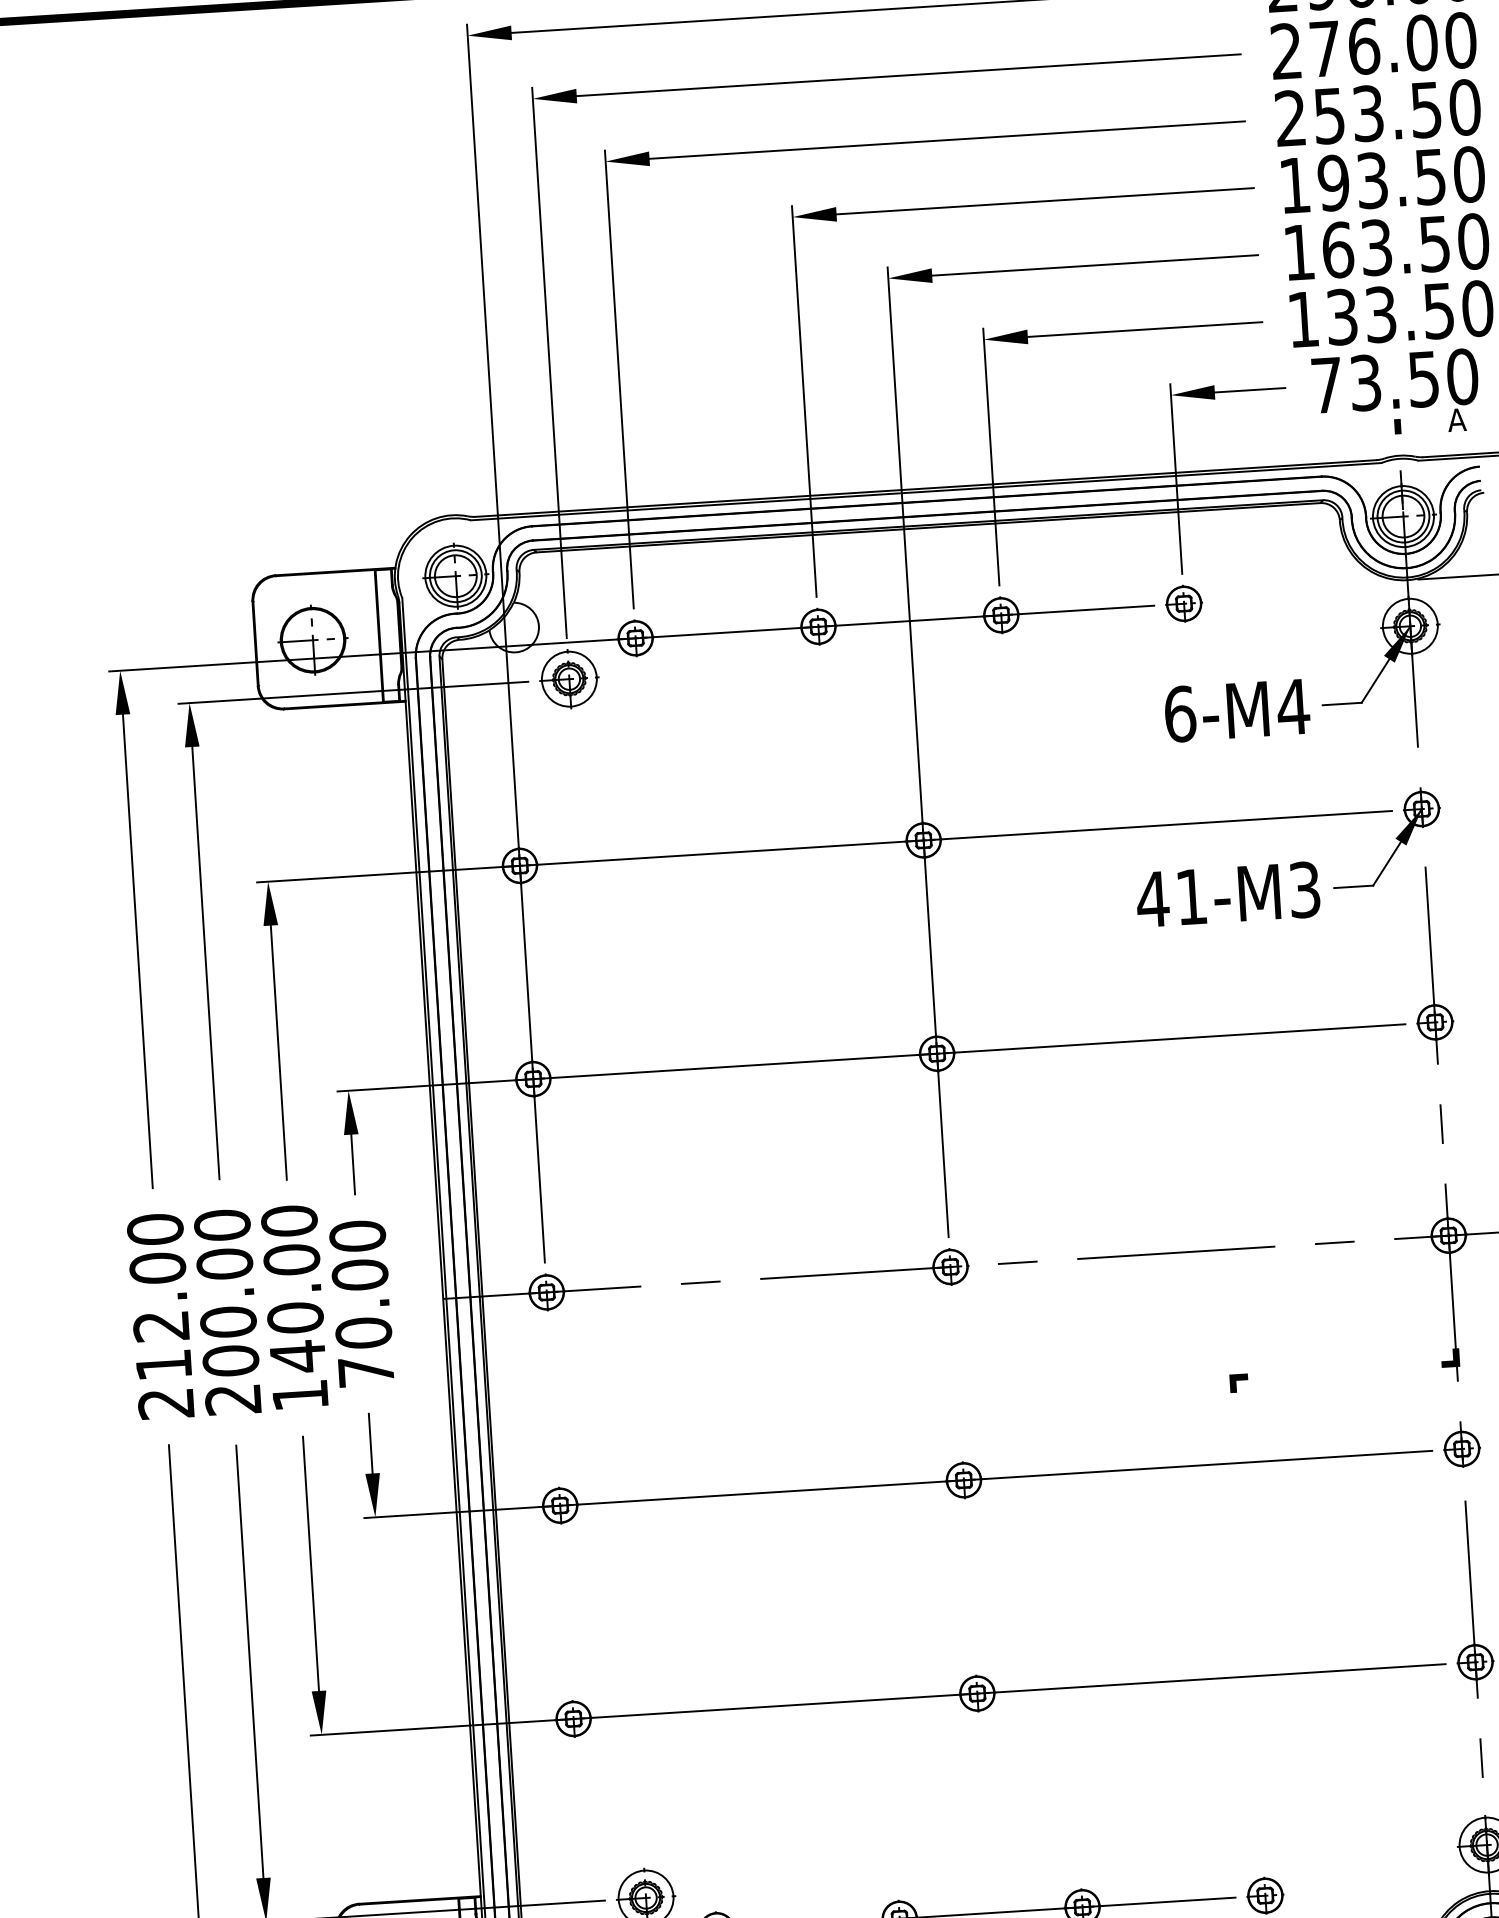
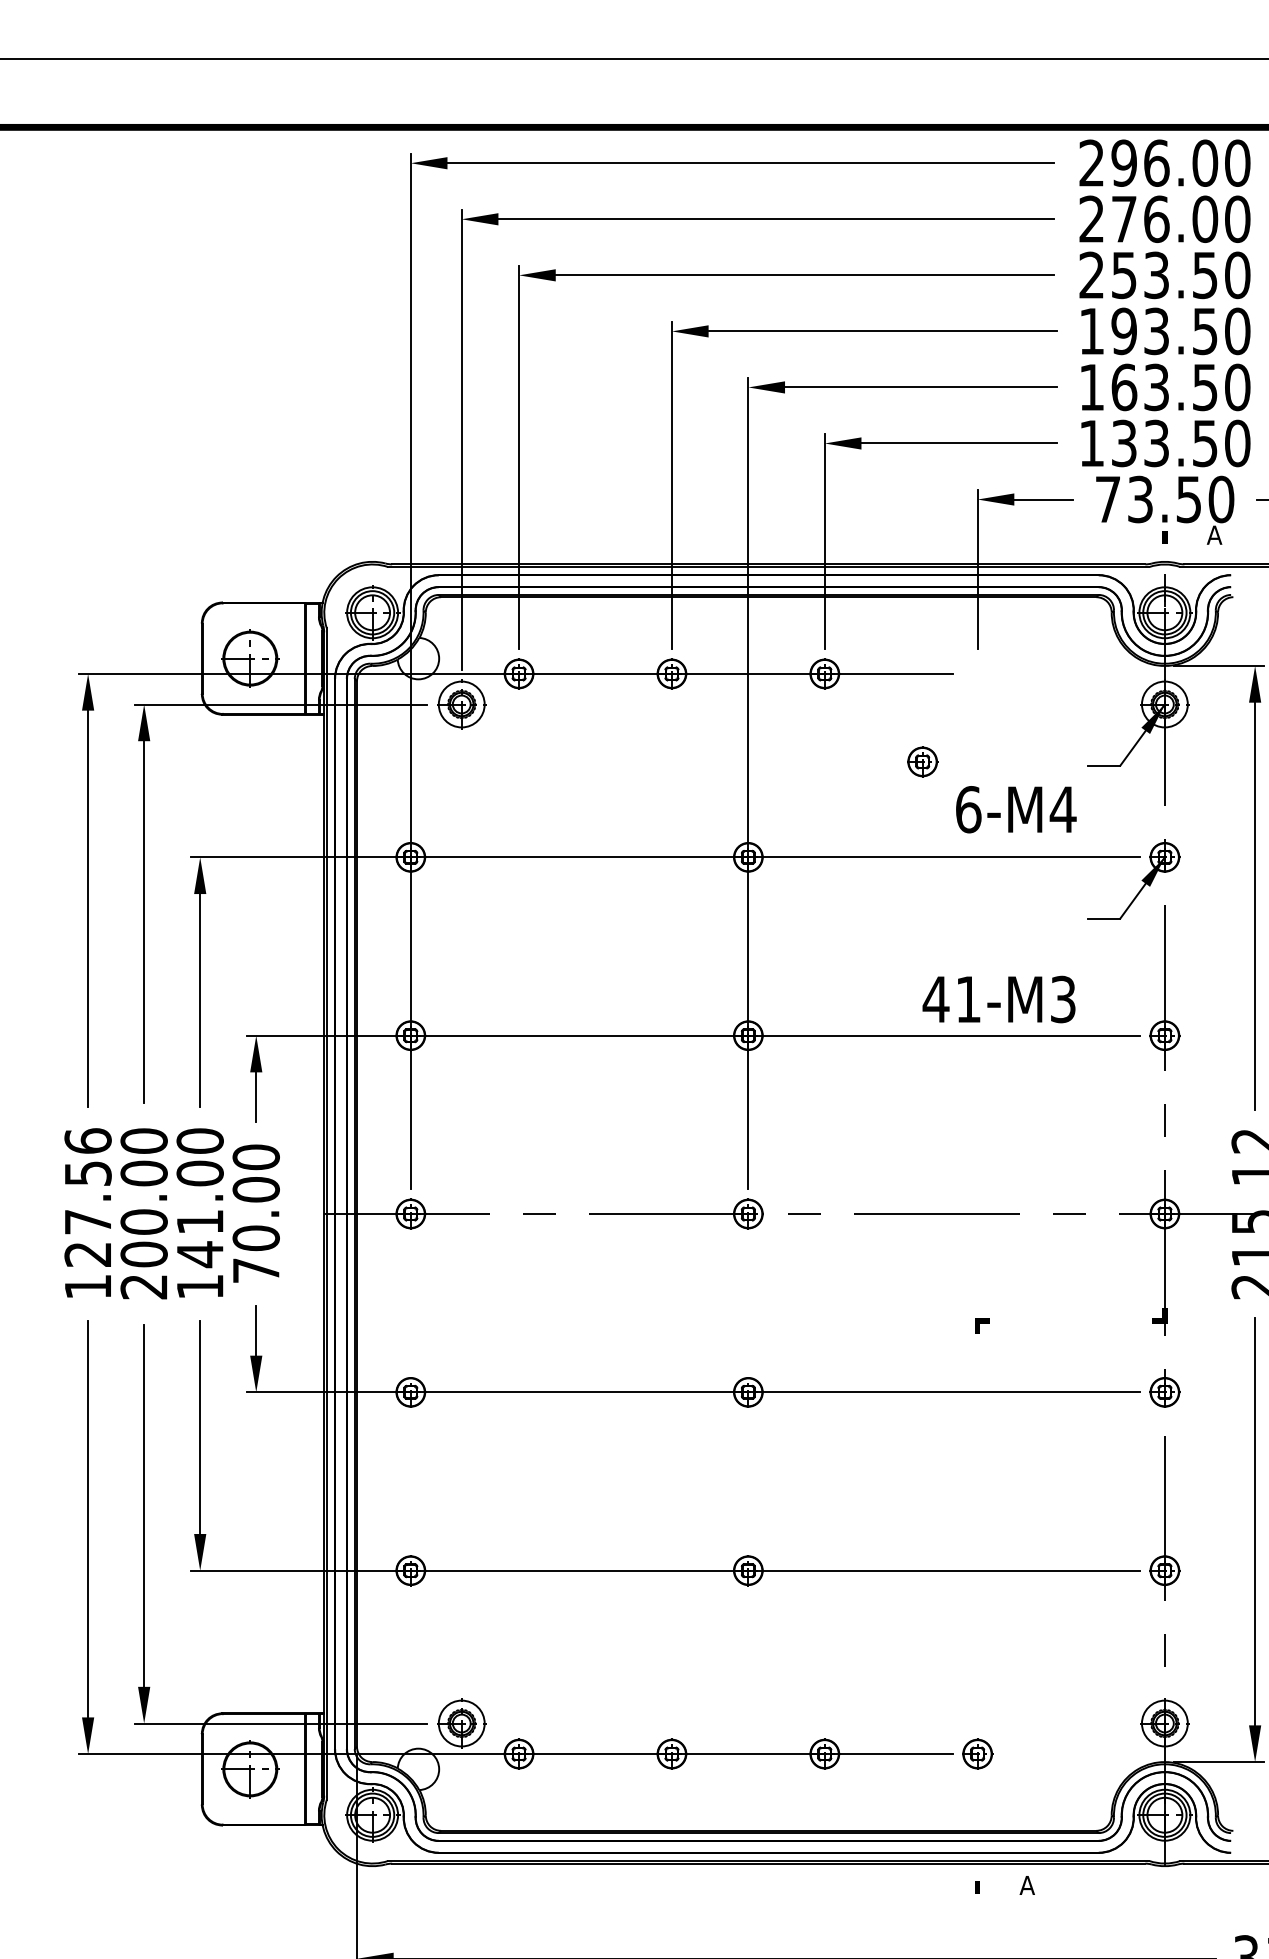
part: (1183, 603) -> (922, 761), moved
text: (1237, 710) -> (1016, 809), moved
text: (1227, 894) -> (998, 999), moved
text: (160, 1316) -> (87, 1213), 212.00 -> 127.56
text: (294, 1317) -> (199, 1221), 140.00 -> 141.00

